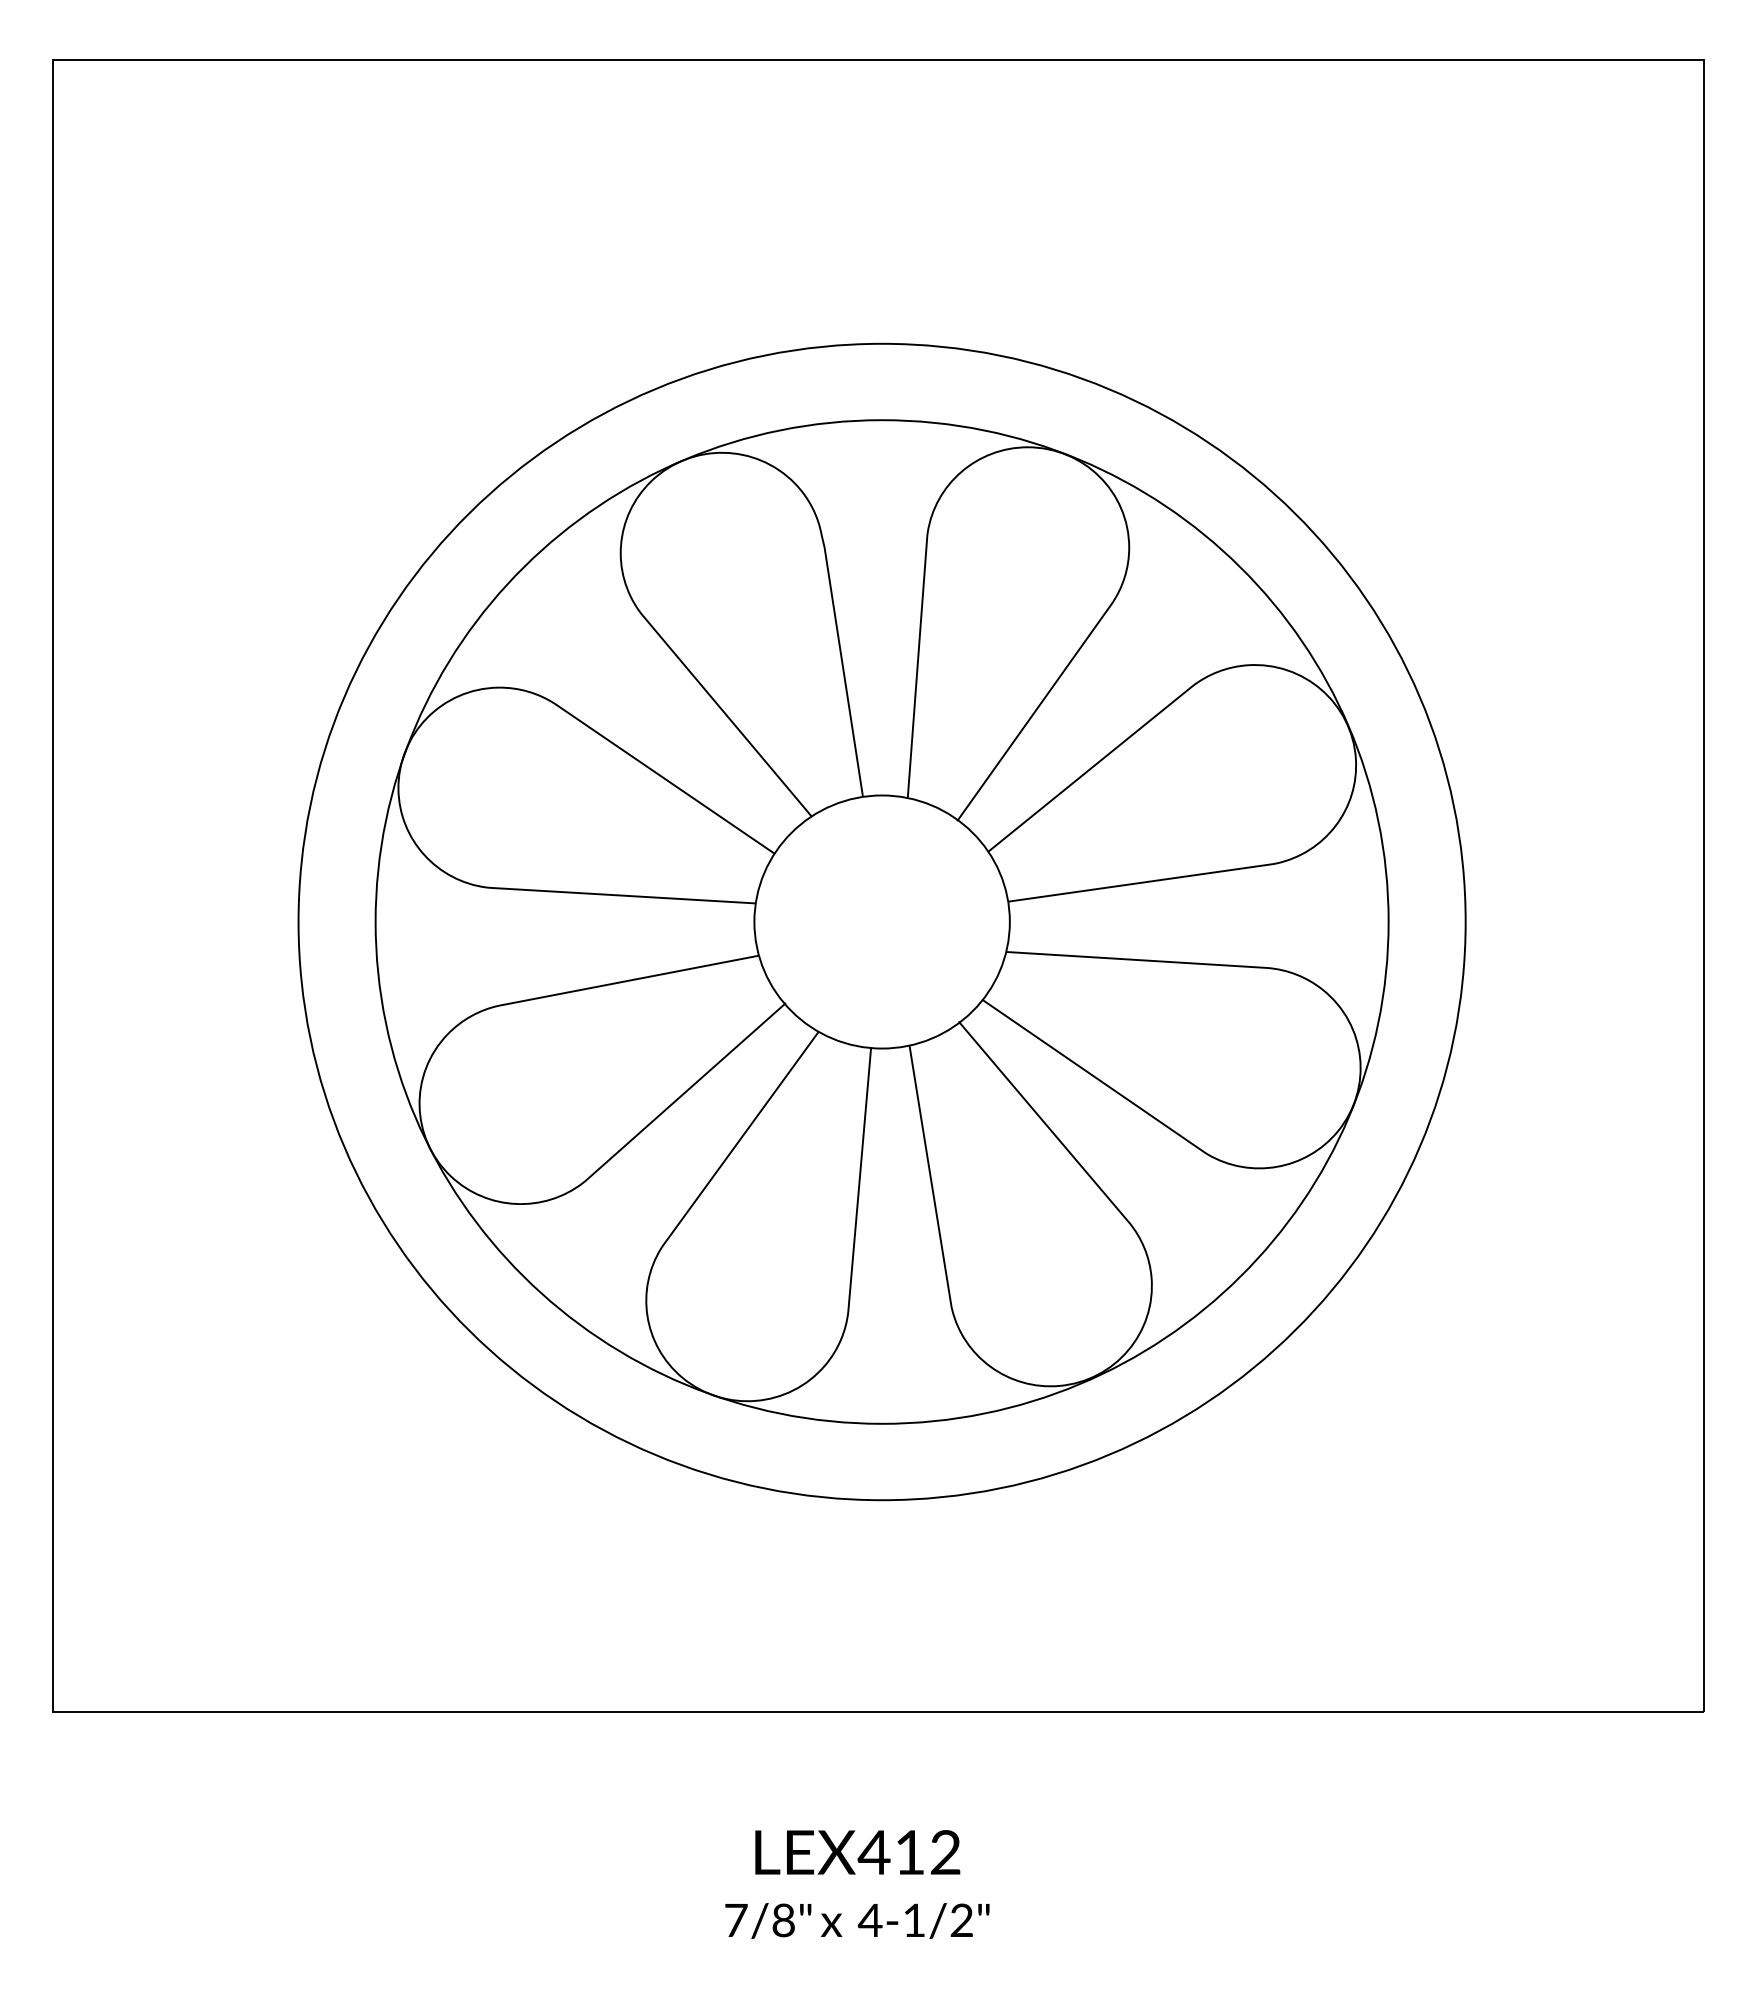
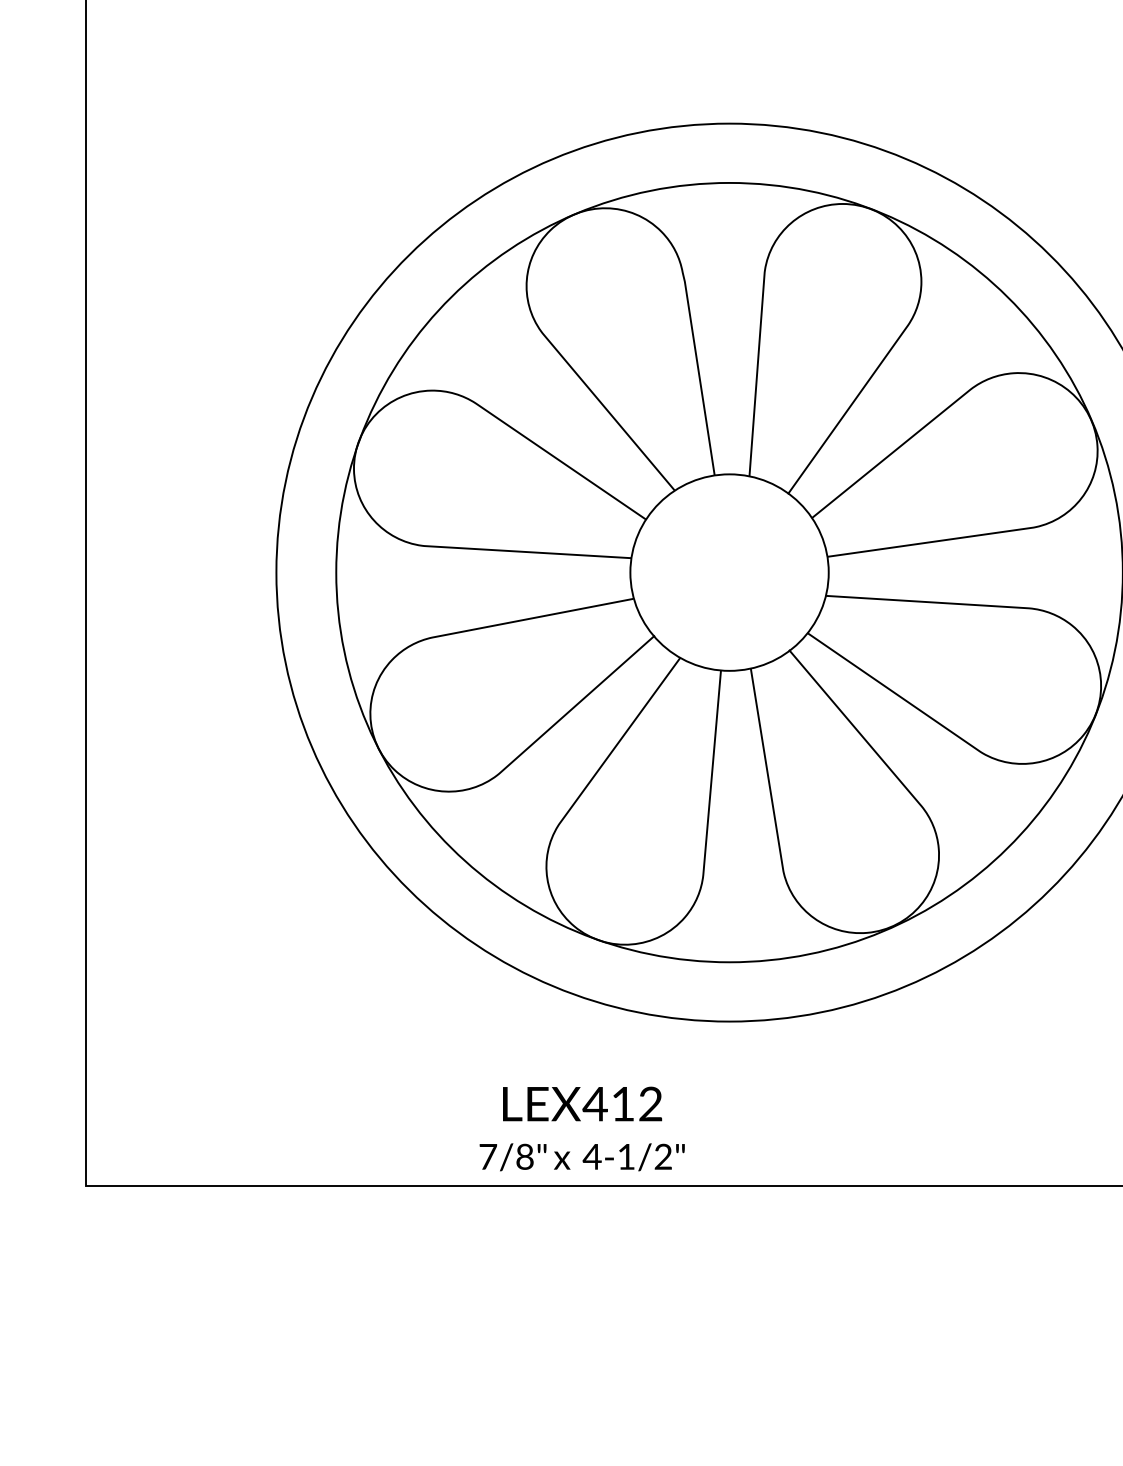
text: (857, 1884) -> (582, 1128), moved

